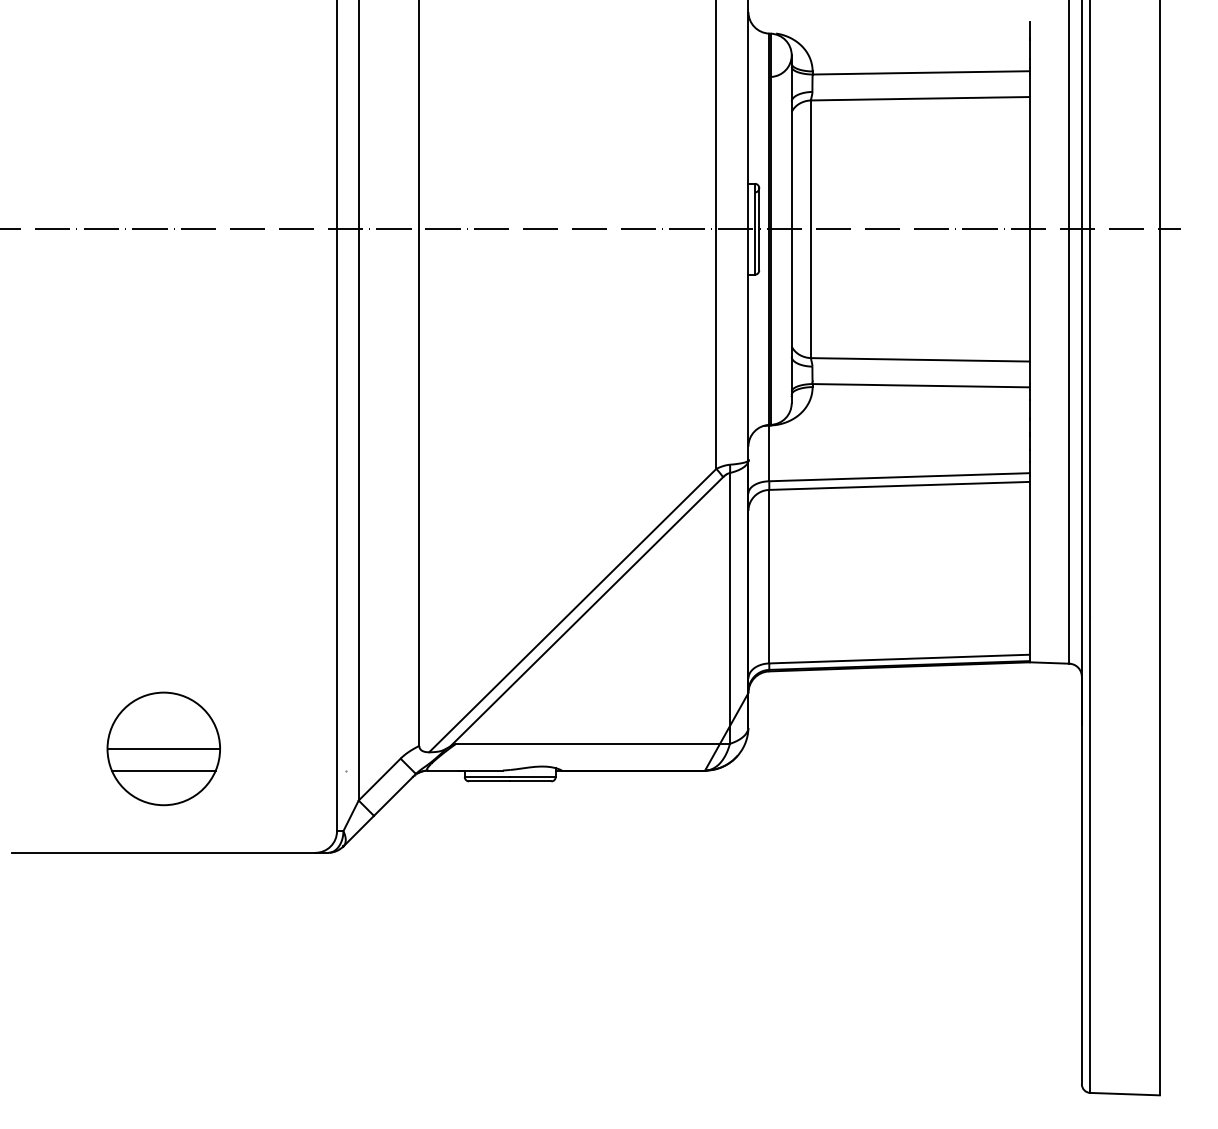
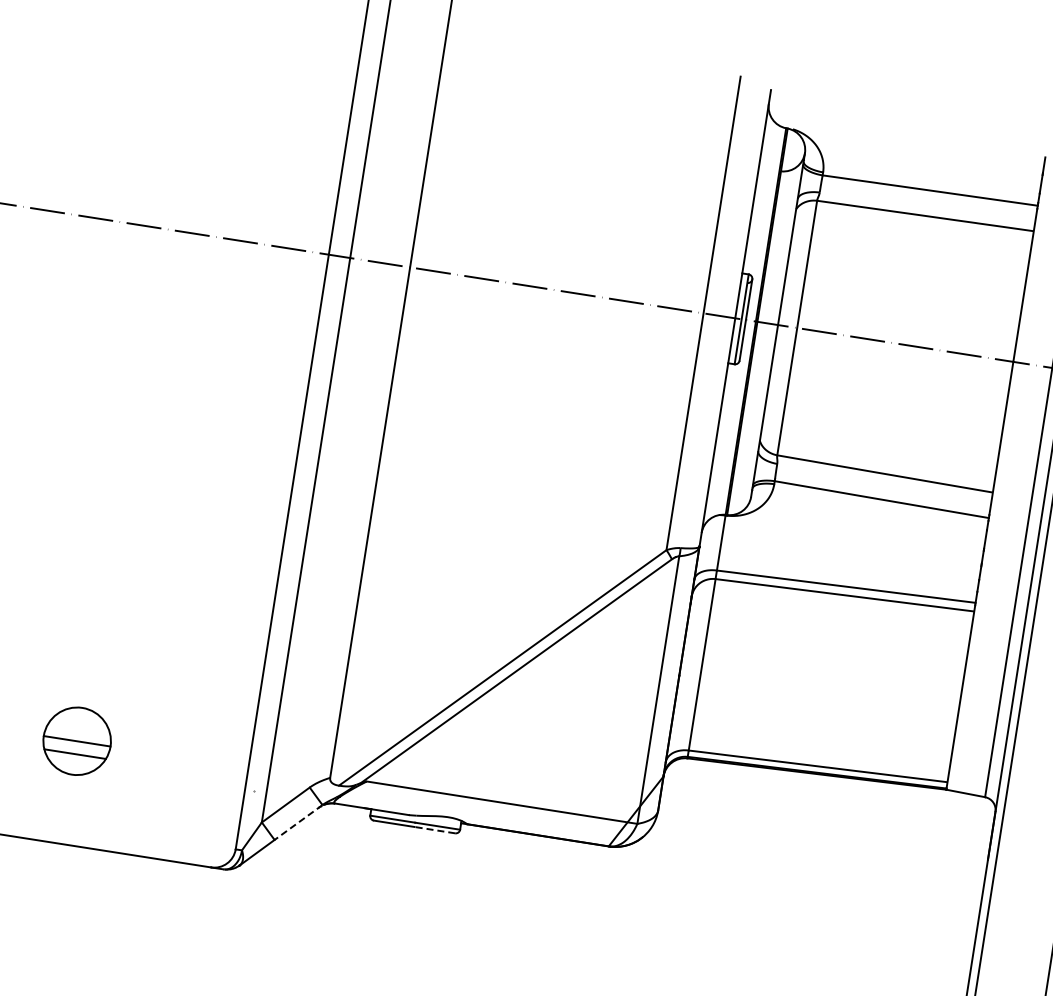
part: (163, 748) -> (77, 740), size x0.6
line: (530, 781) -> (434, 830), solid -> dashed
line: (394, 794) -> (298, 822), solid -> dashed

